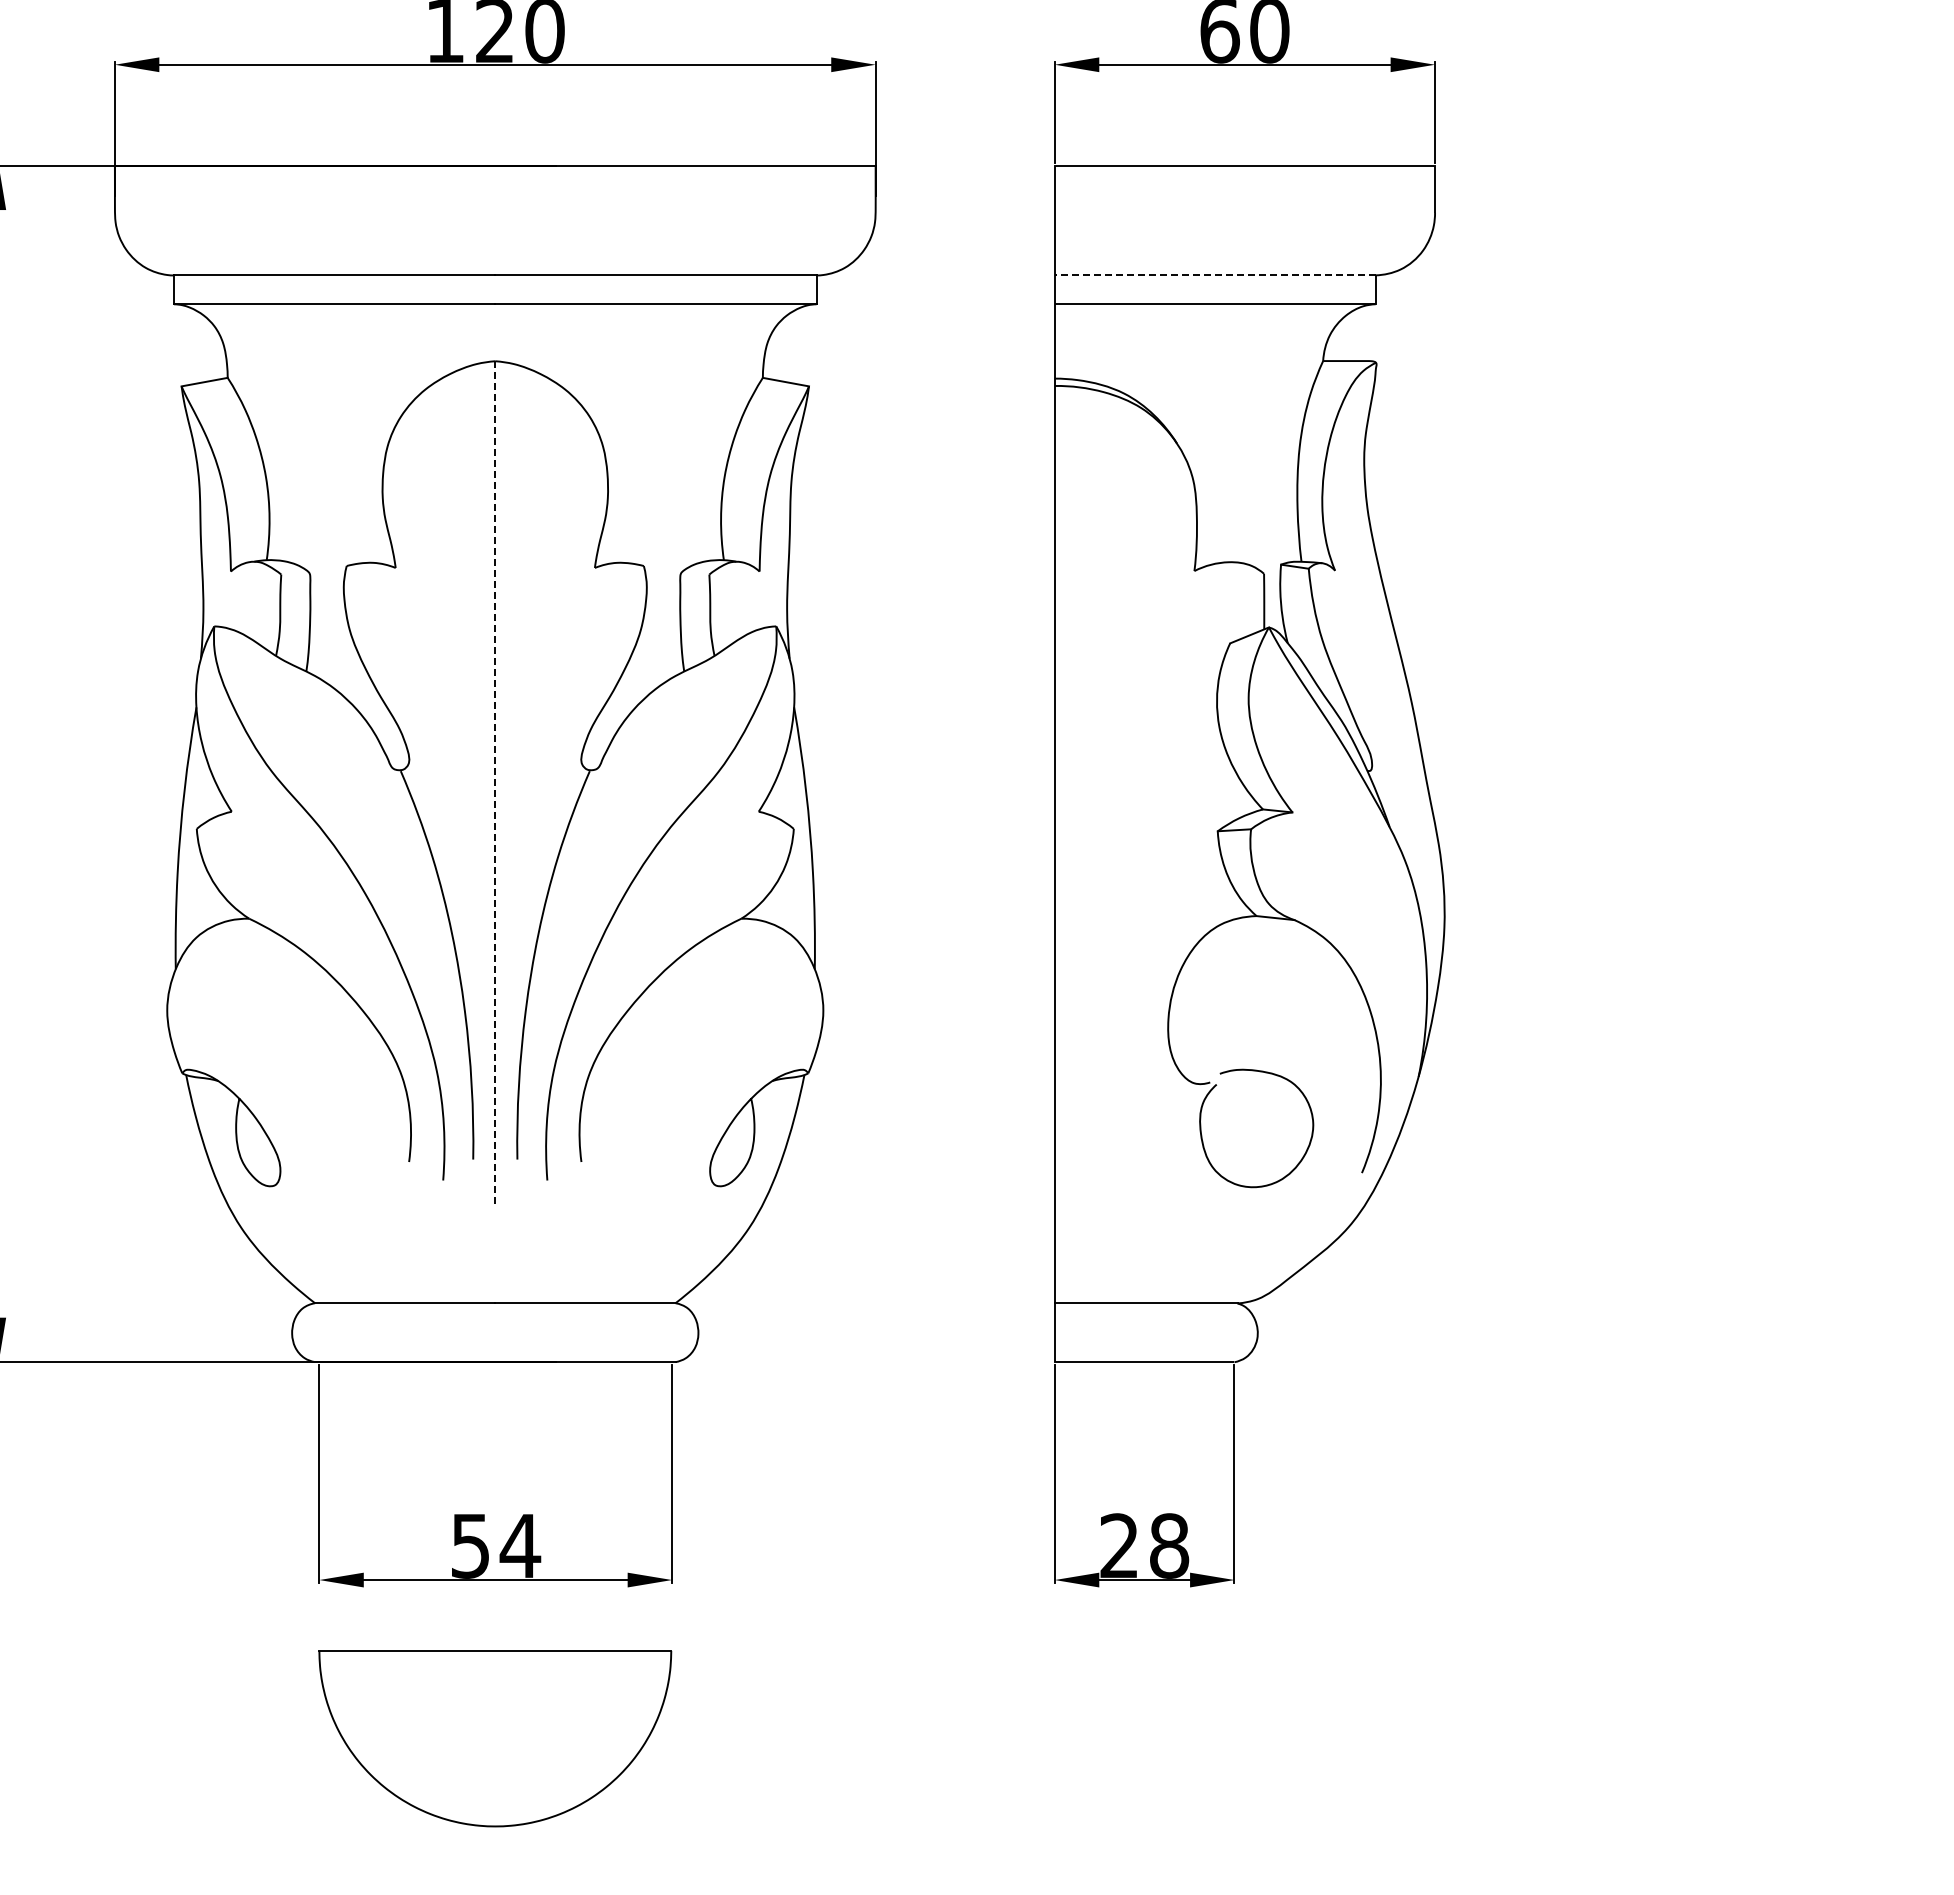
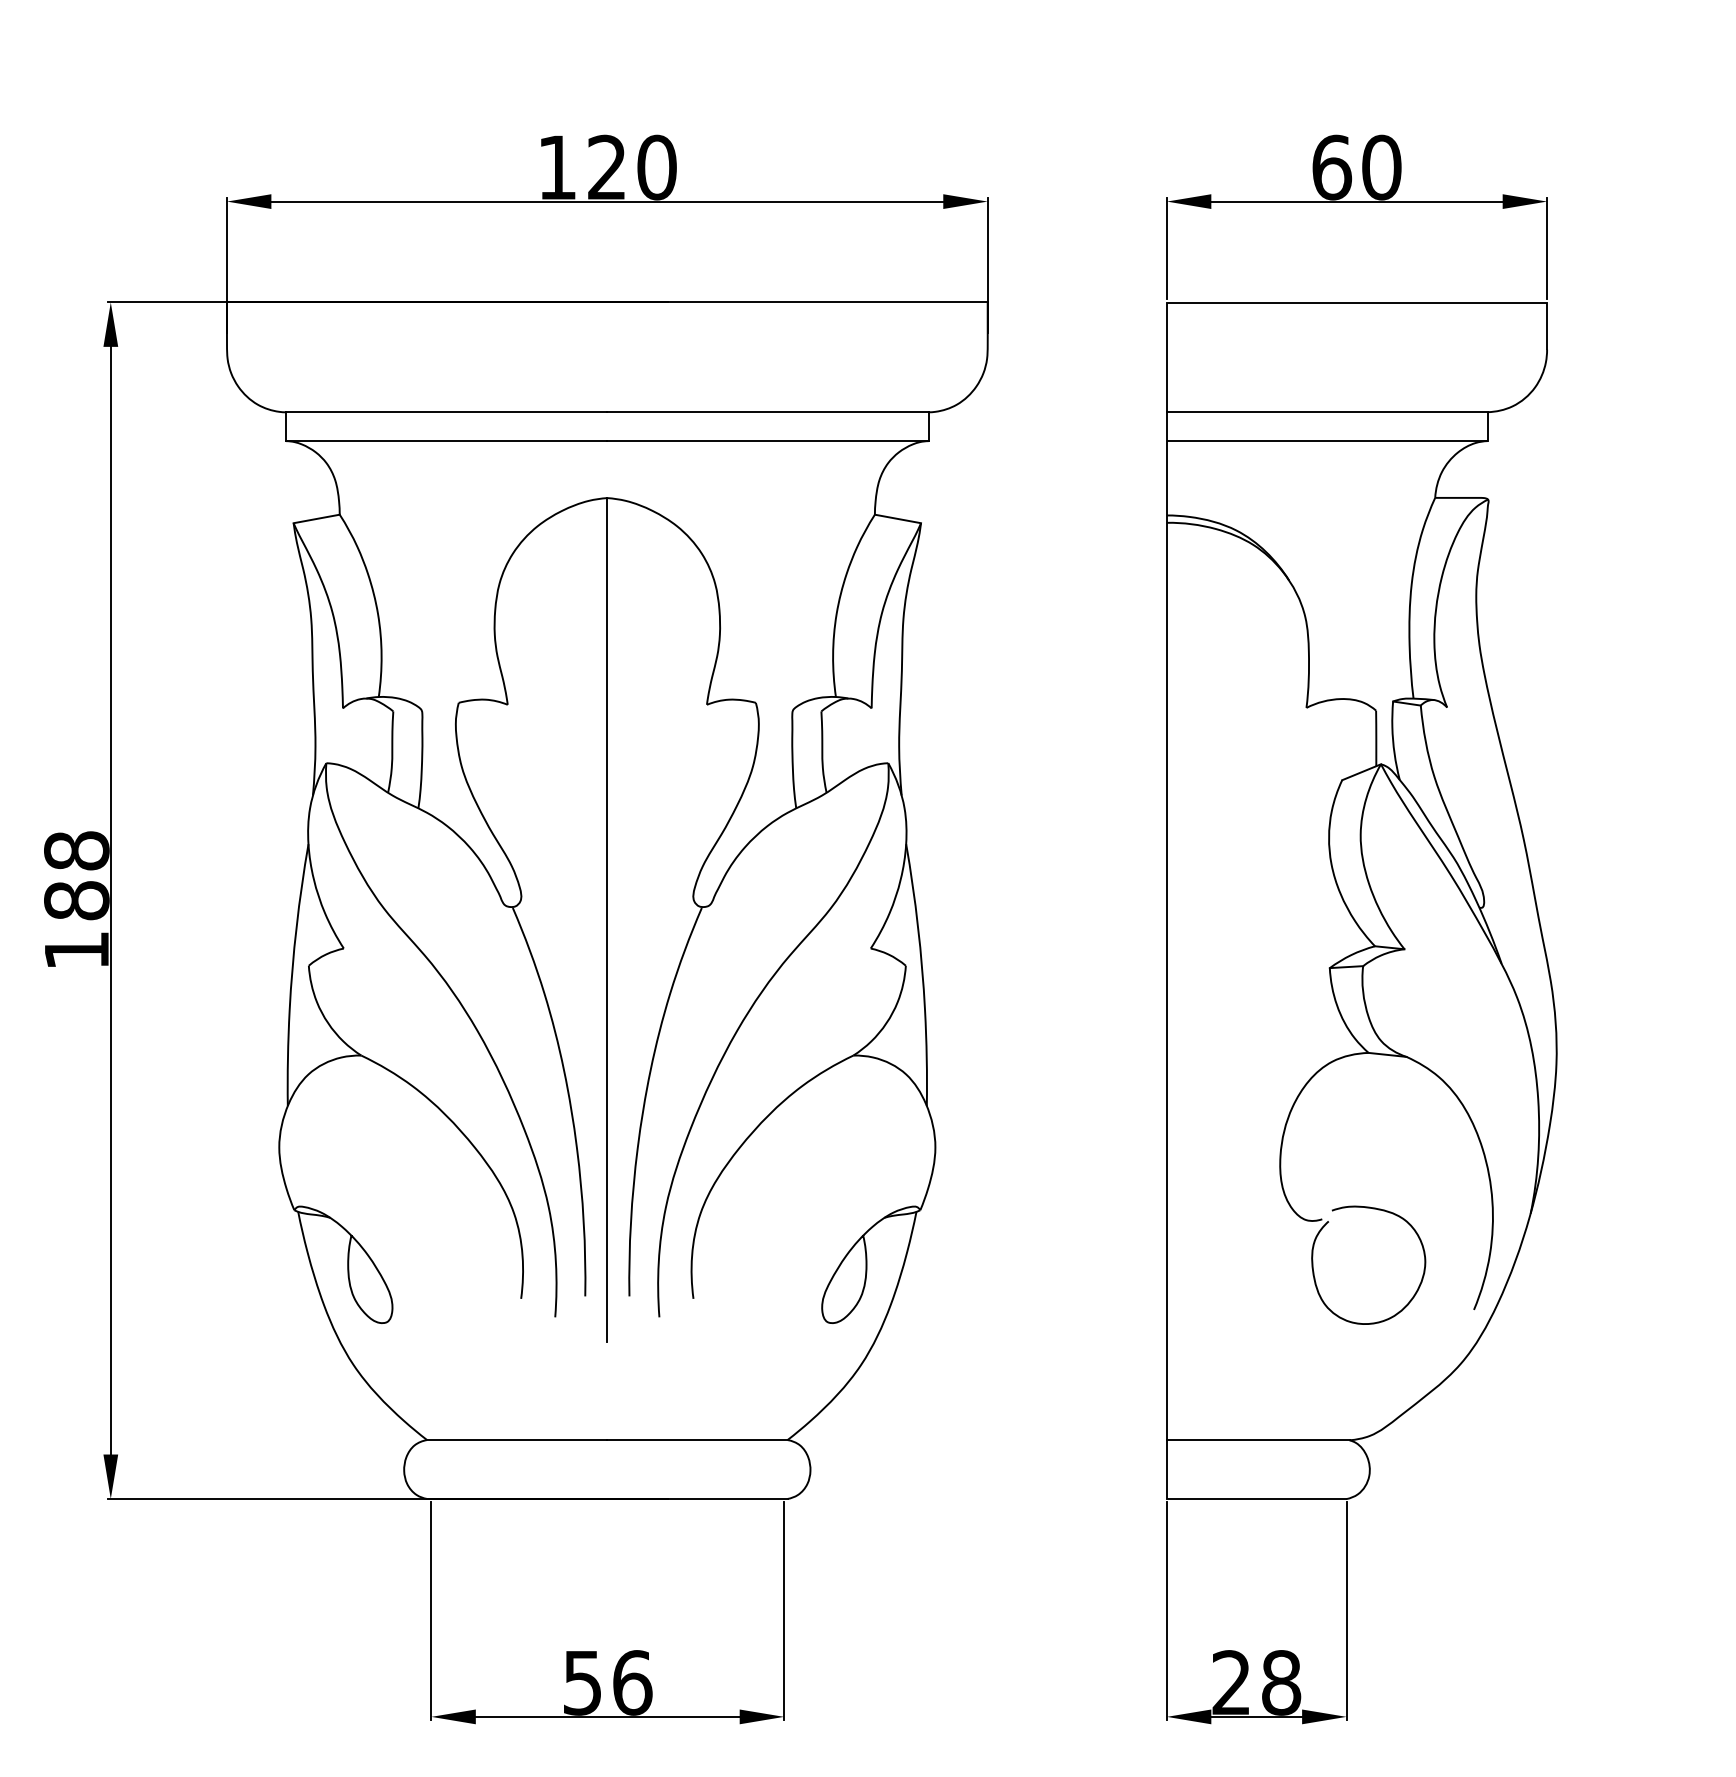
line: (1214, 275) -> (1326, 412), dashed -> solid
line: (495, 783) -> (607, 920), dashed -> solid
text: (520, 1545) -> (632, 1682), 54 -> 56

